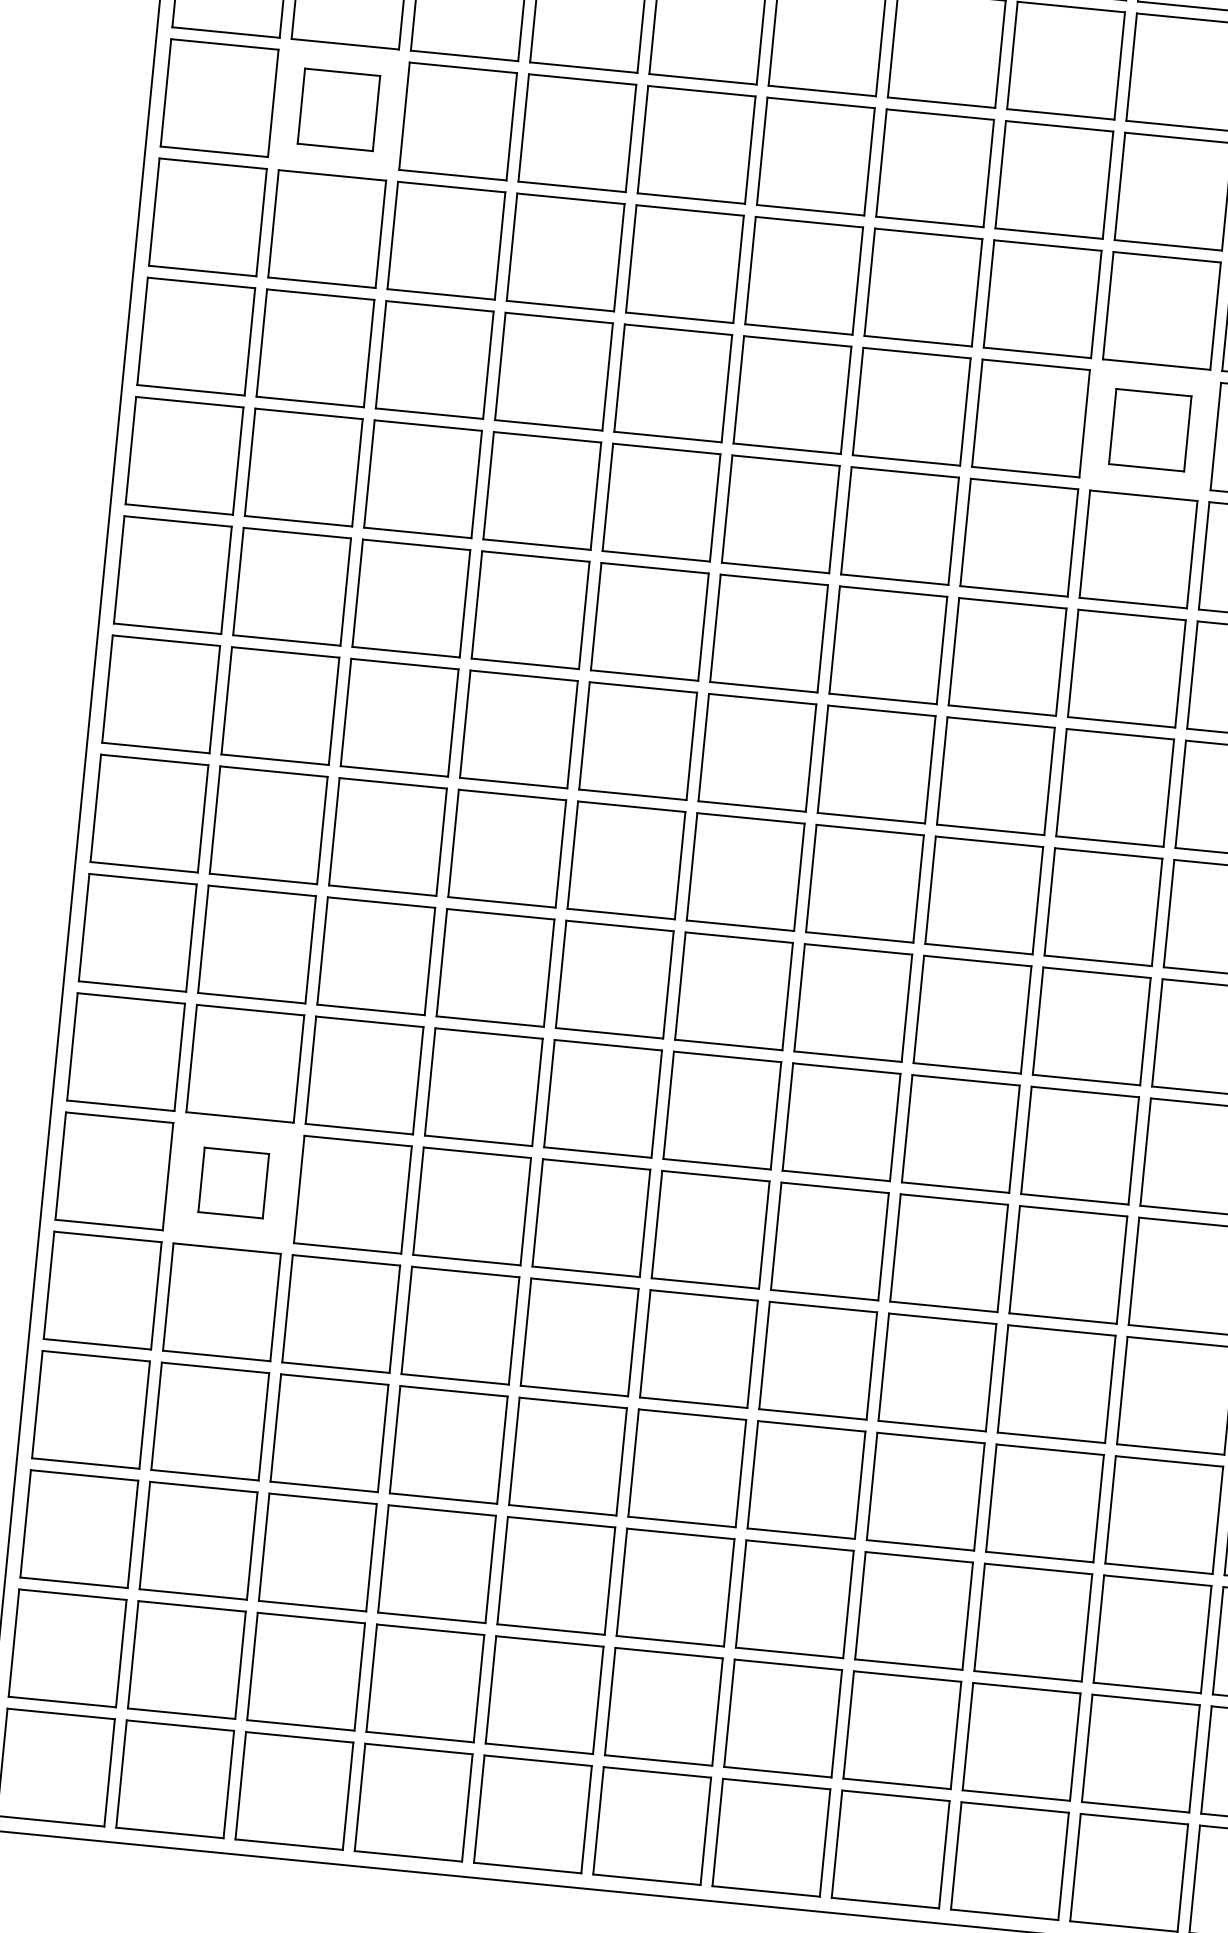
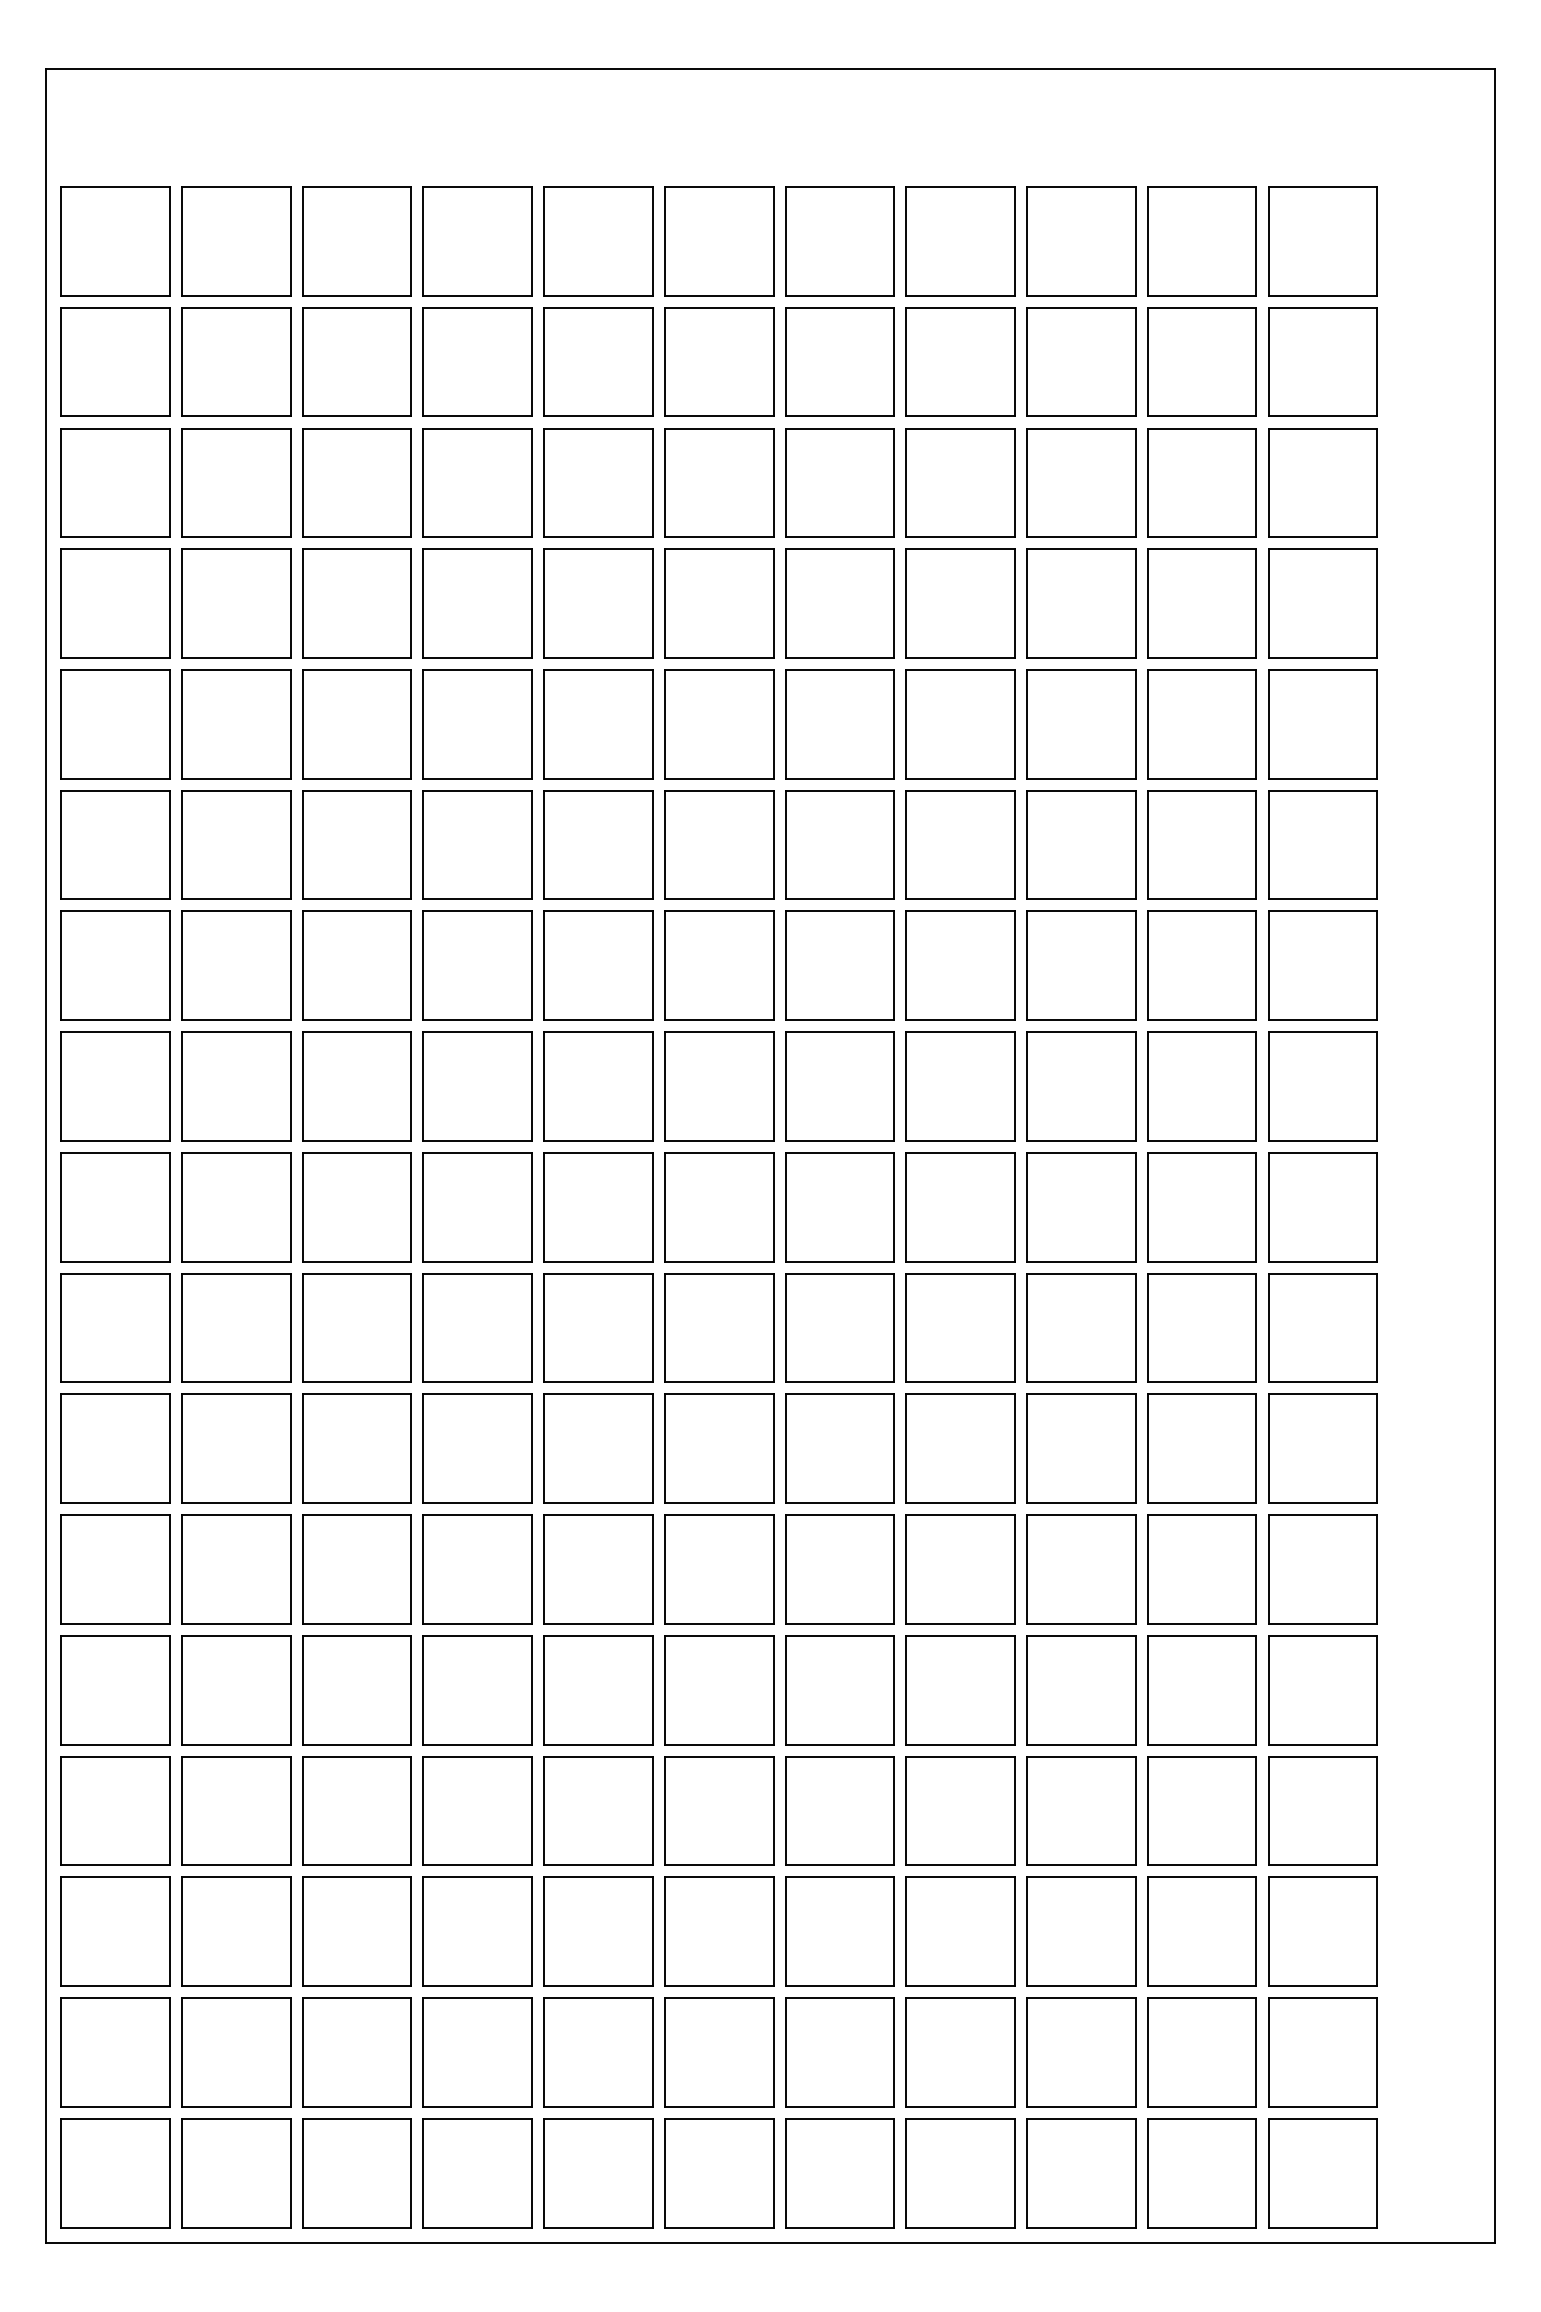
part: (339, 109) -> (236, 482), size x1.43
part: (1150, 430) -> (1081, 724), size x1.43
part: (233, 1183) -> (236, 1569), size x1.67

